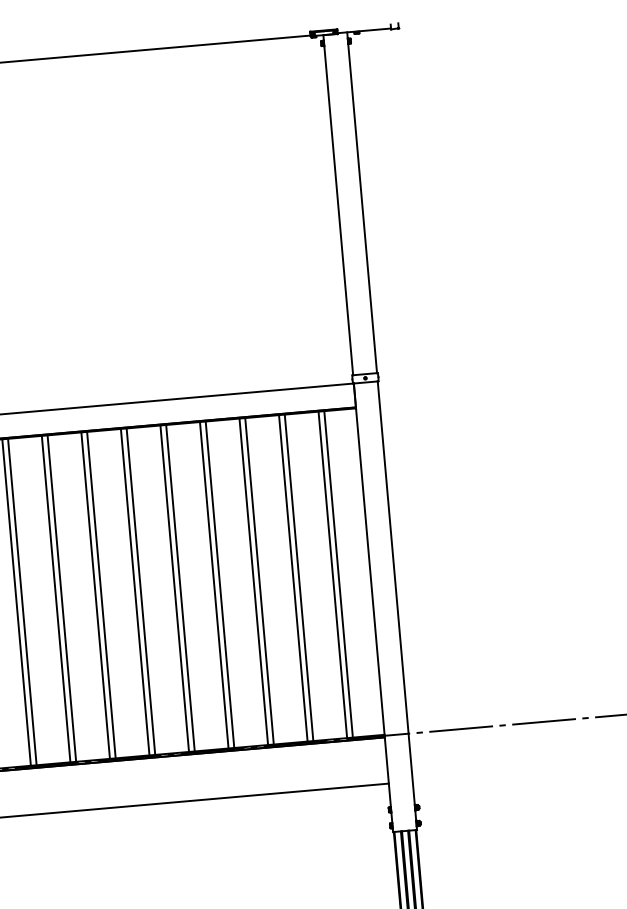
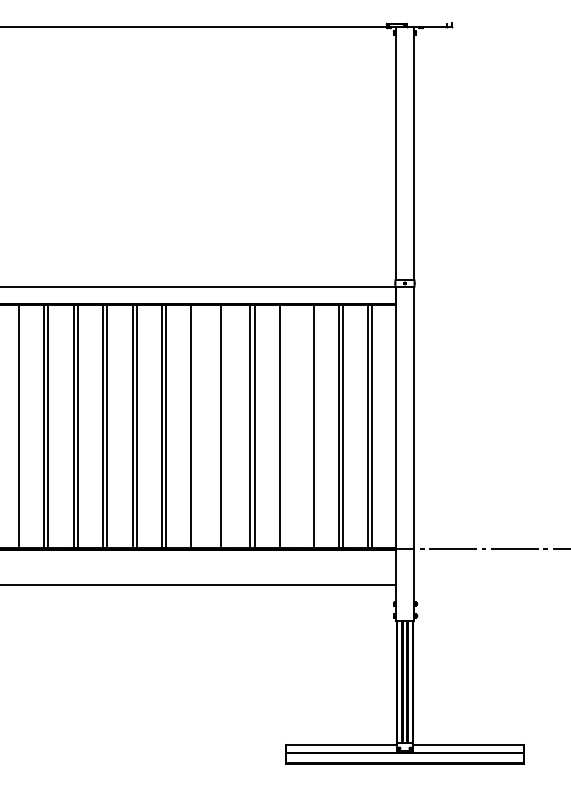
line: (254, 581) -> (309, 426), removed
line: (220, 584) -> (284, 426), removed
line: (141, 591) -> (225, 426), removed
line: (101, 594) -> (195, 426), removed

